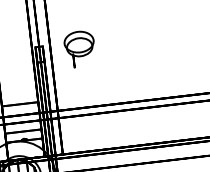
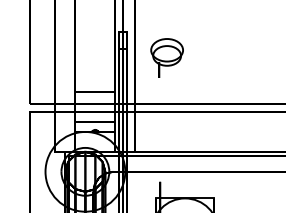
part: (79, 48) -> (166, 57), moved

